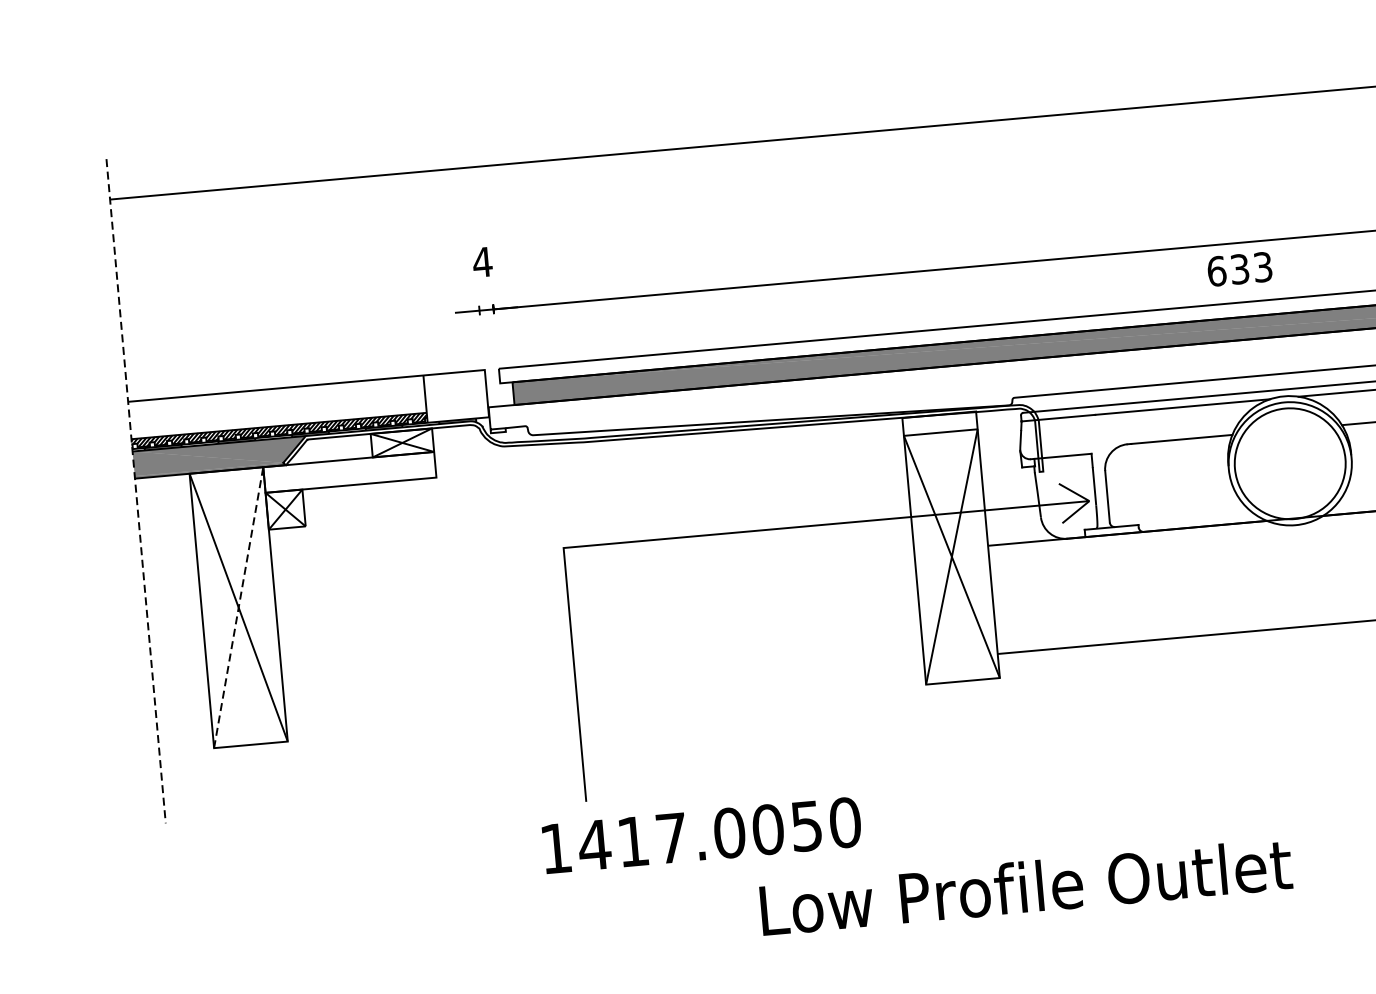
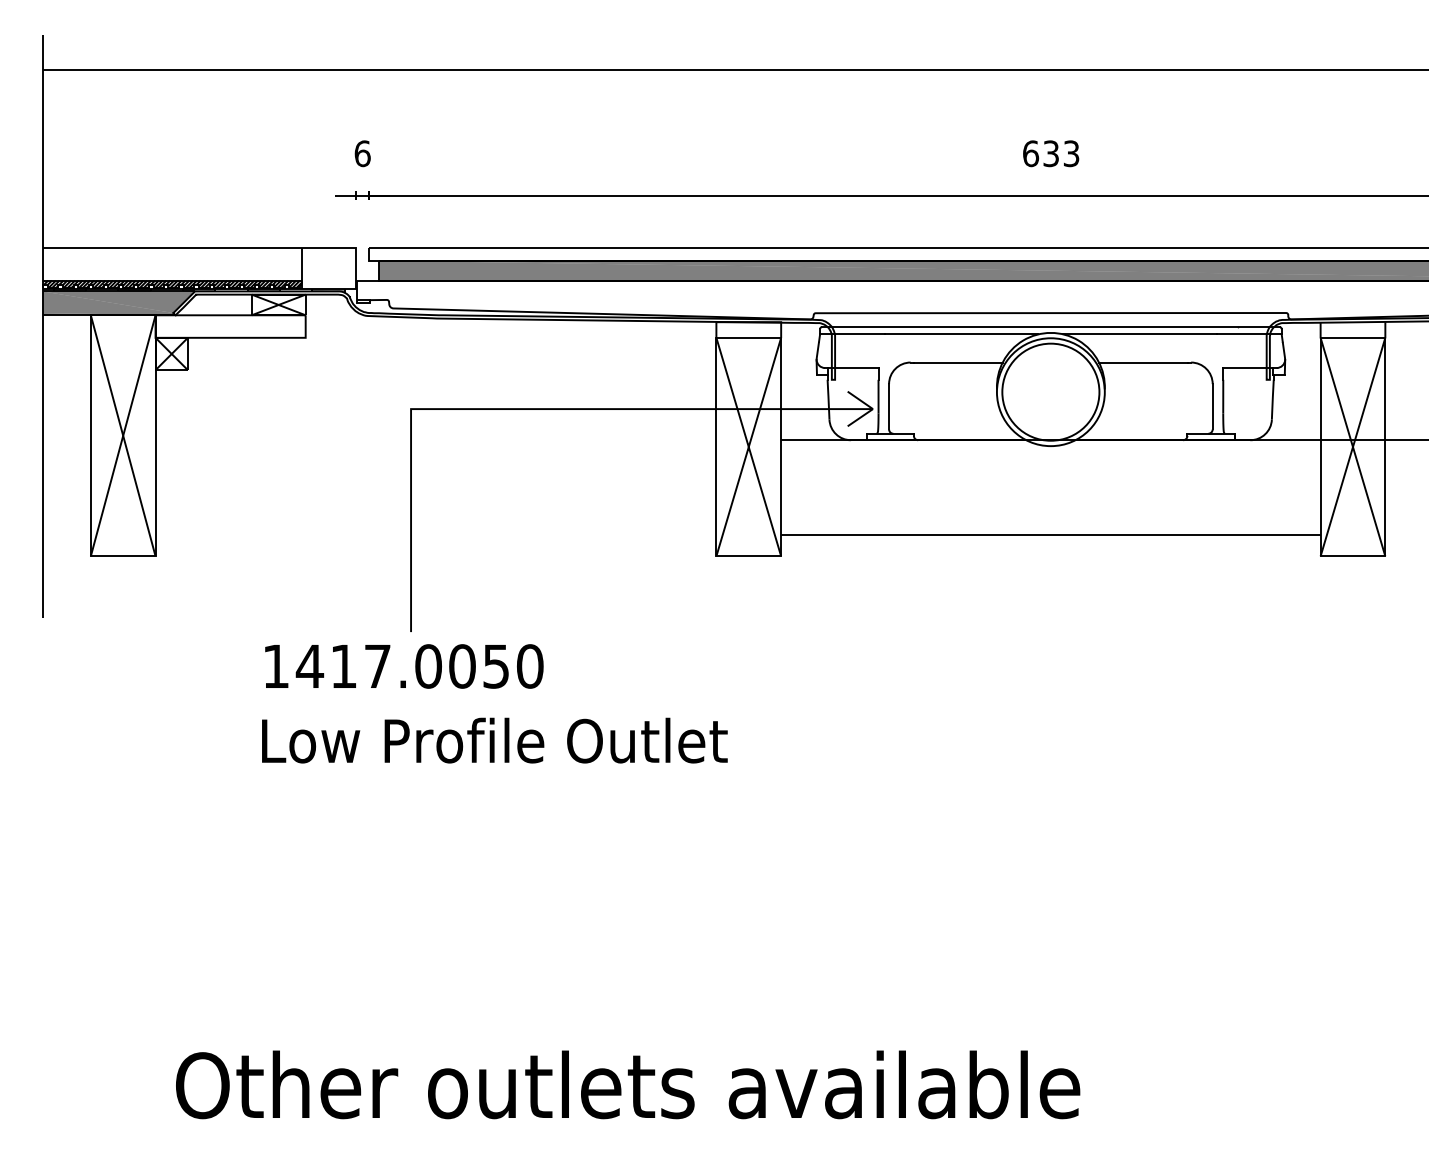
text: (482, 262) -> (362, 153), 4 -> 6
text: (1240, 268) -> (1051, 153), moved
line: (135, 491) -> (42, 326), dashed -> solid
line: (238, 607) -> (123, 435), dashed -> solid
text: (702, 835) -> (404, 666), moved
text: (1025, 887) -> (494, 740), moved

